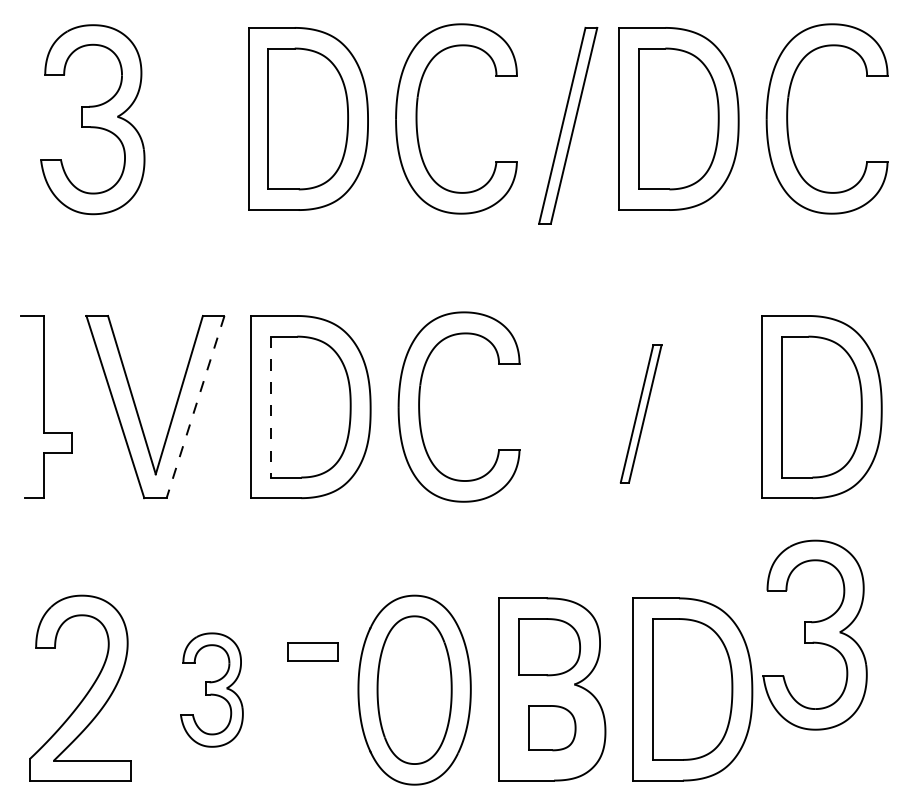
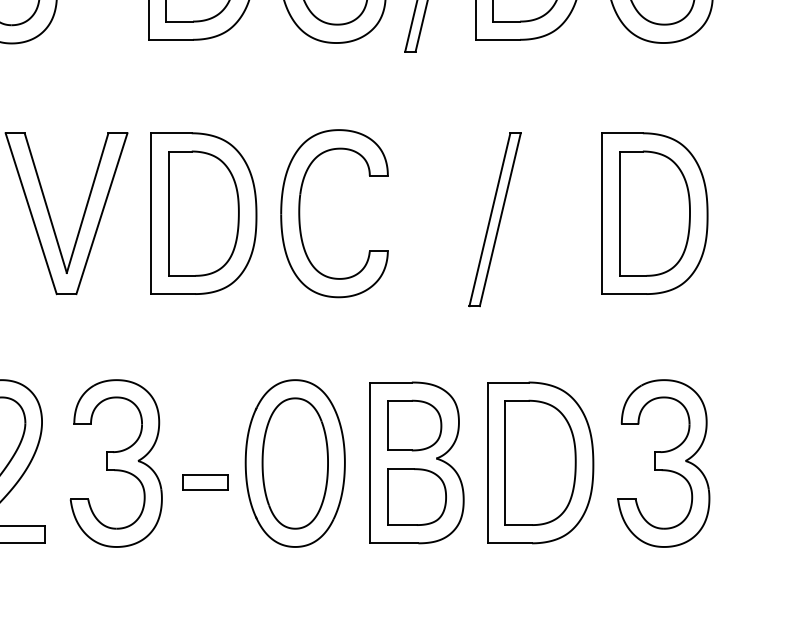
line: (195, 407) -> (101, 214), dashed -> solid
line: (271, 407) -> (168, 214), dashed -> solid
part: (641, 413) -> (495, 219), size x1.43
part: (814, 634) -> (663, 462), moved
part: (312, 651) -> (205, 482), moved
part: (211, 689) -> (116, 462), size x1.67
part: (552, 727) -> (416, 496), size x1.43

